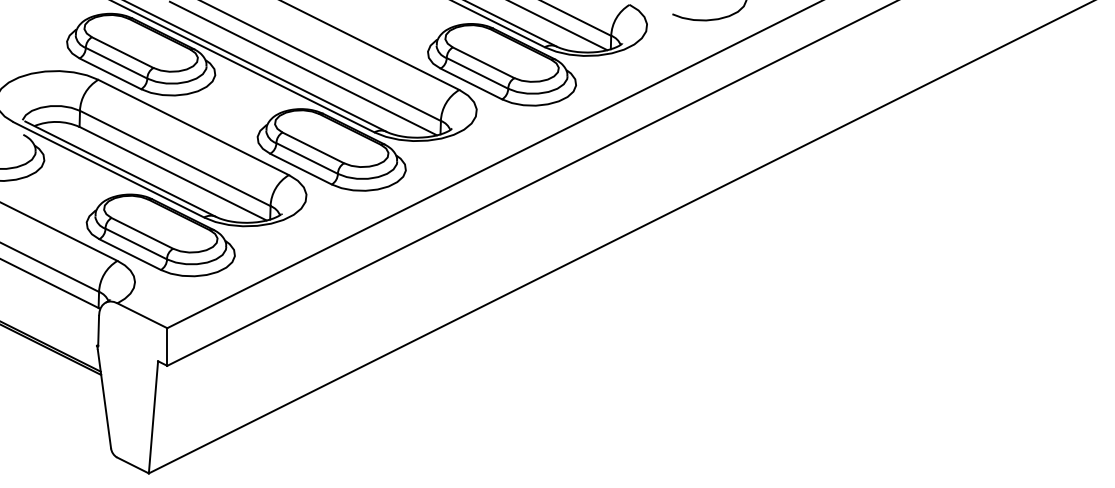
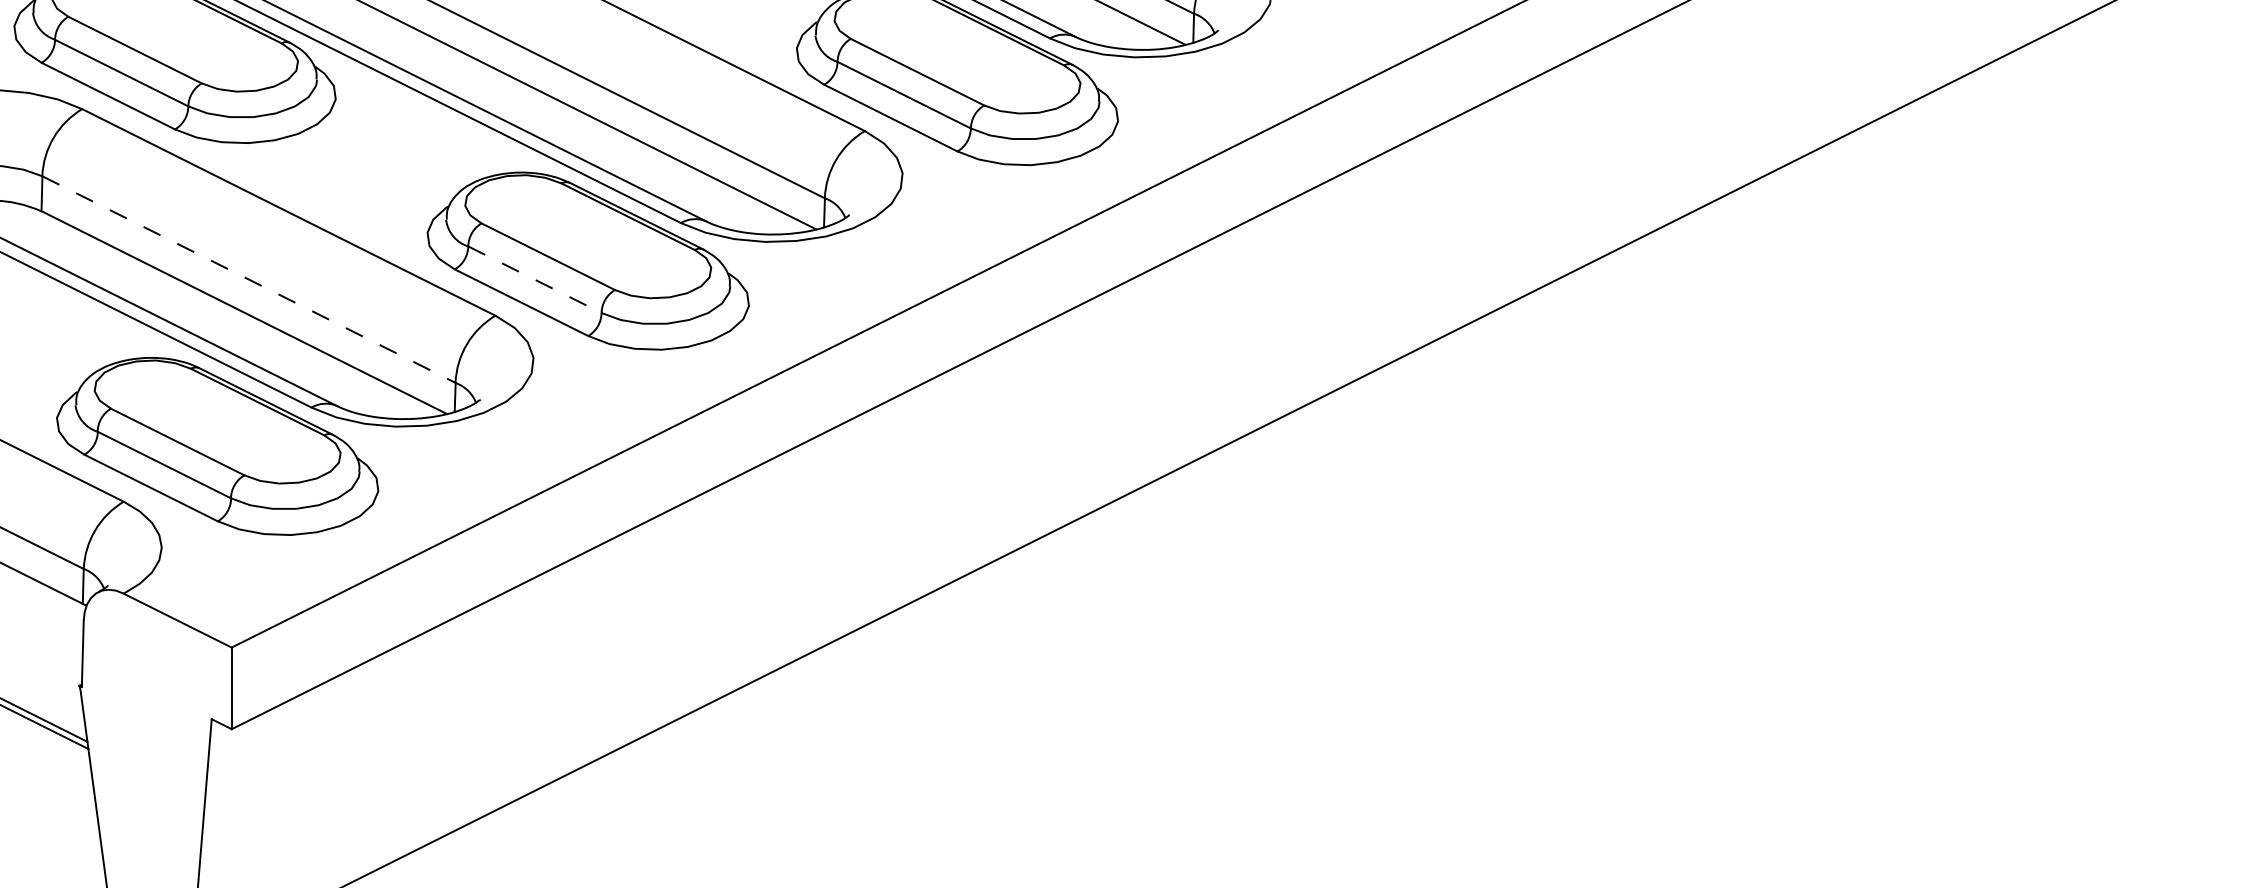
line: (175, 158) -> (249, 279), solid -> dashed
line: (307, 158) -> (535, 279), solid -> dashed

